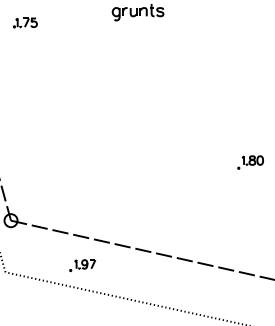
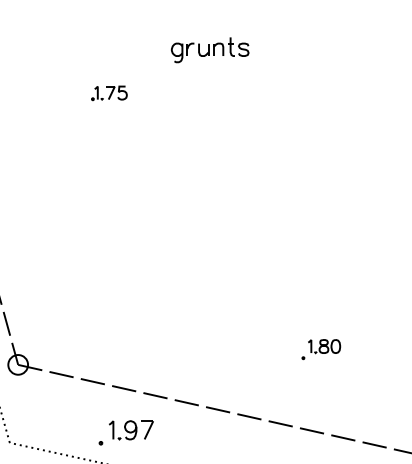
part: (25, 22) -> (109, 92), moved
part: (250, 162) -> (321, 349), moved
part: (82, 265) -> (126, 432), size x1.4

